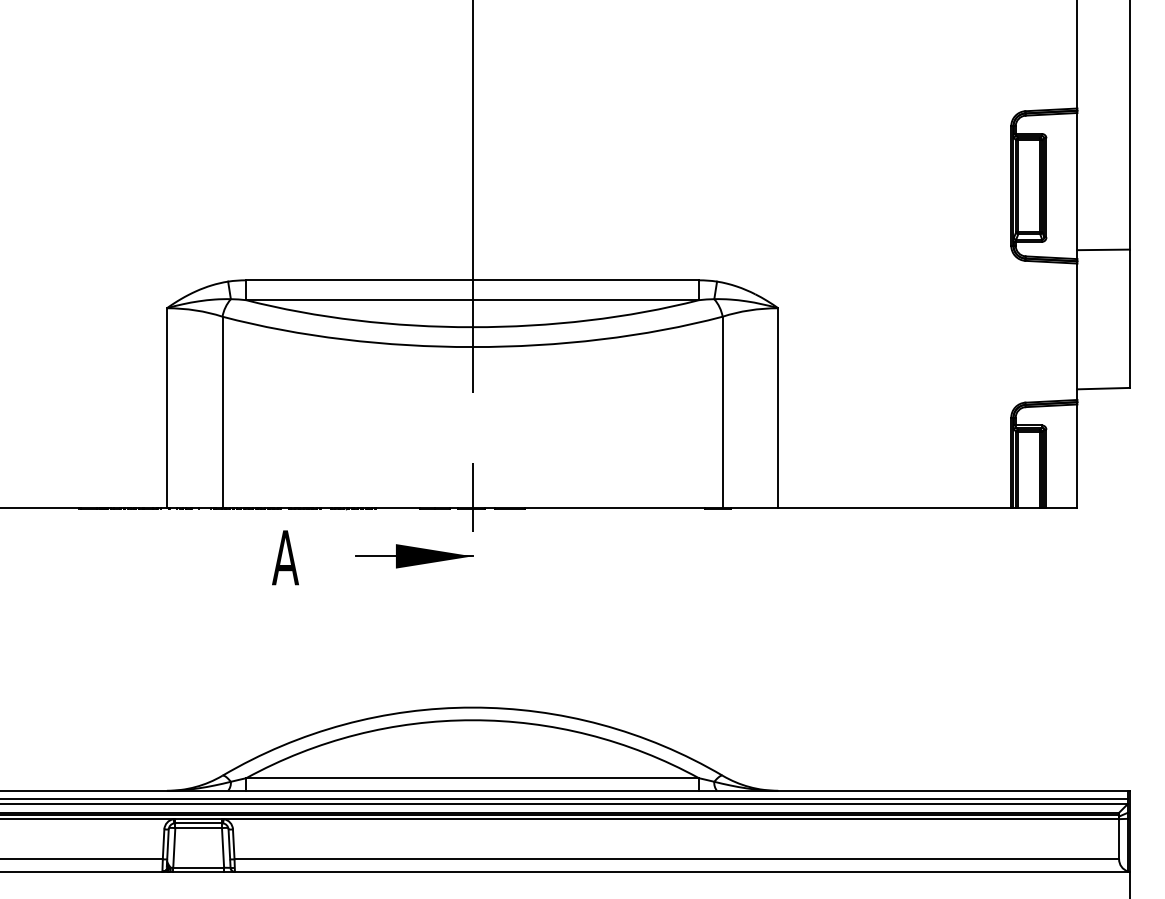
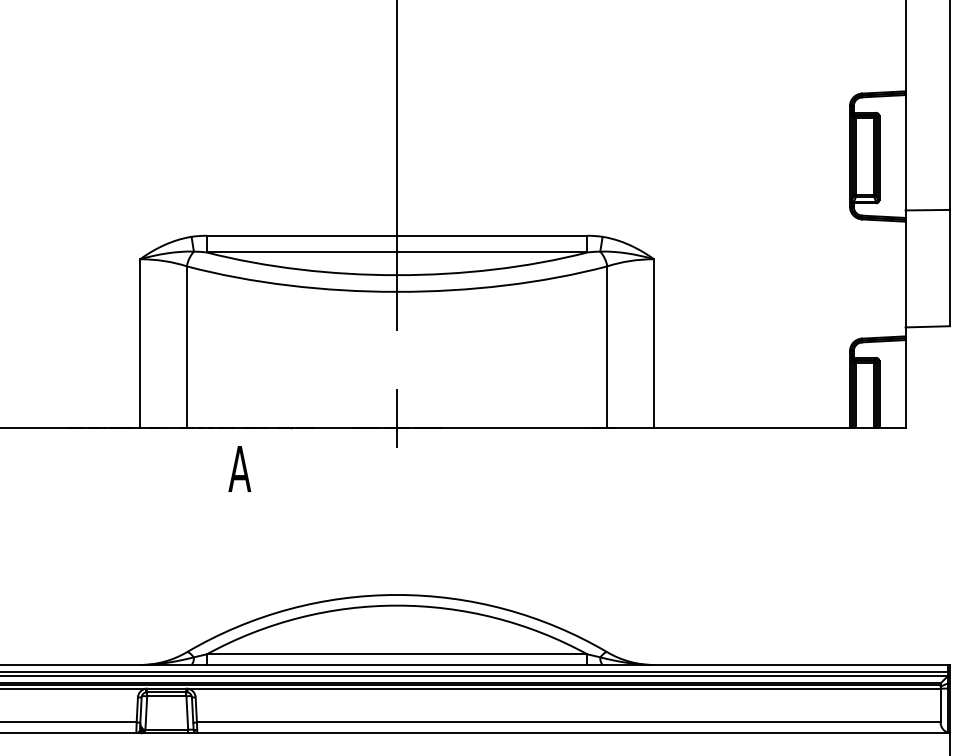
part: (414, 556) -> (348, 467), removed

